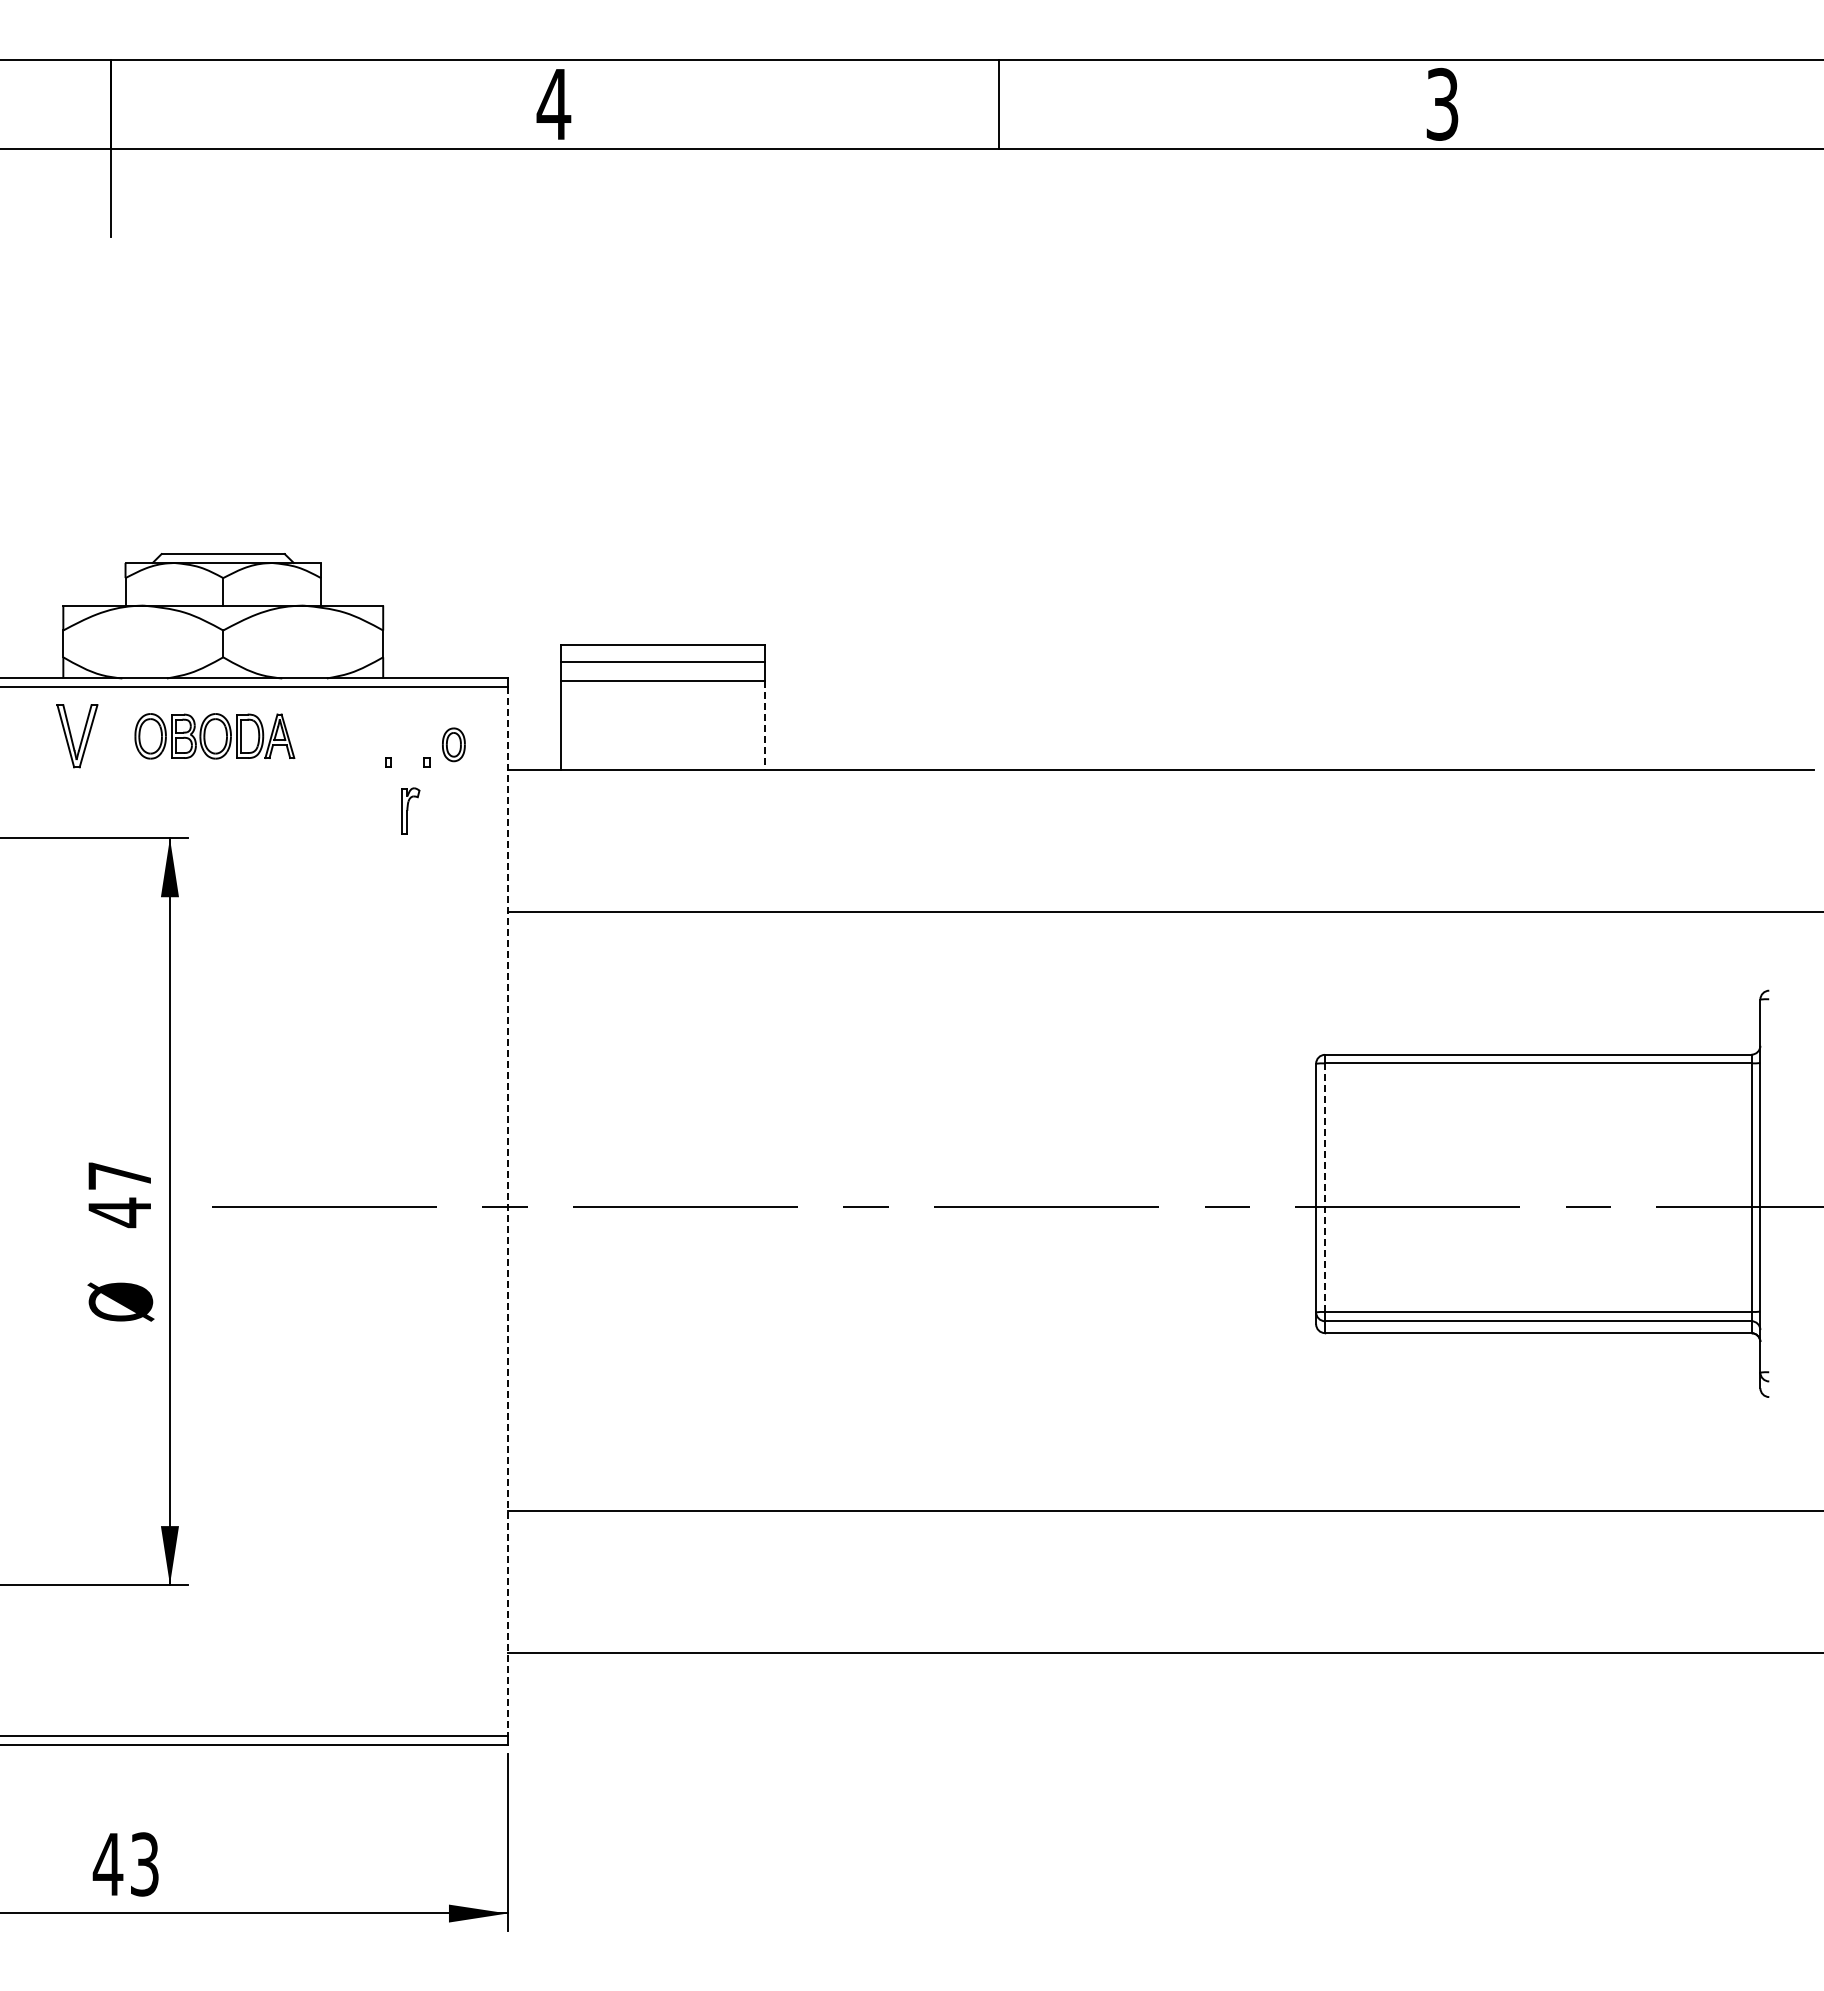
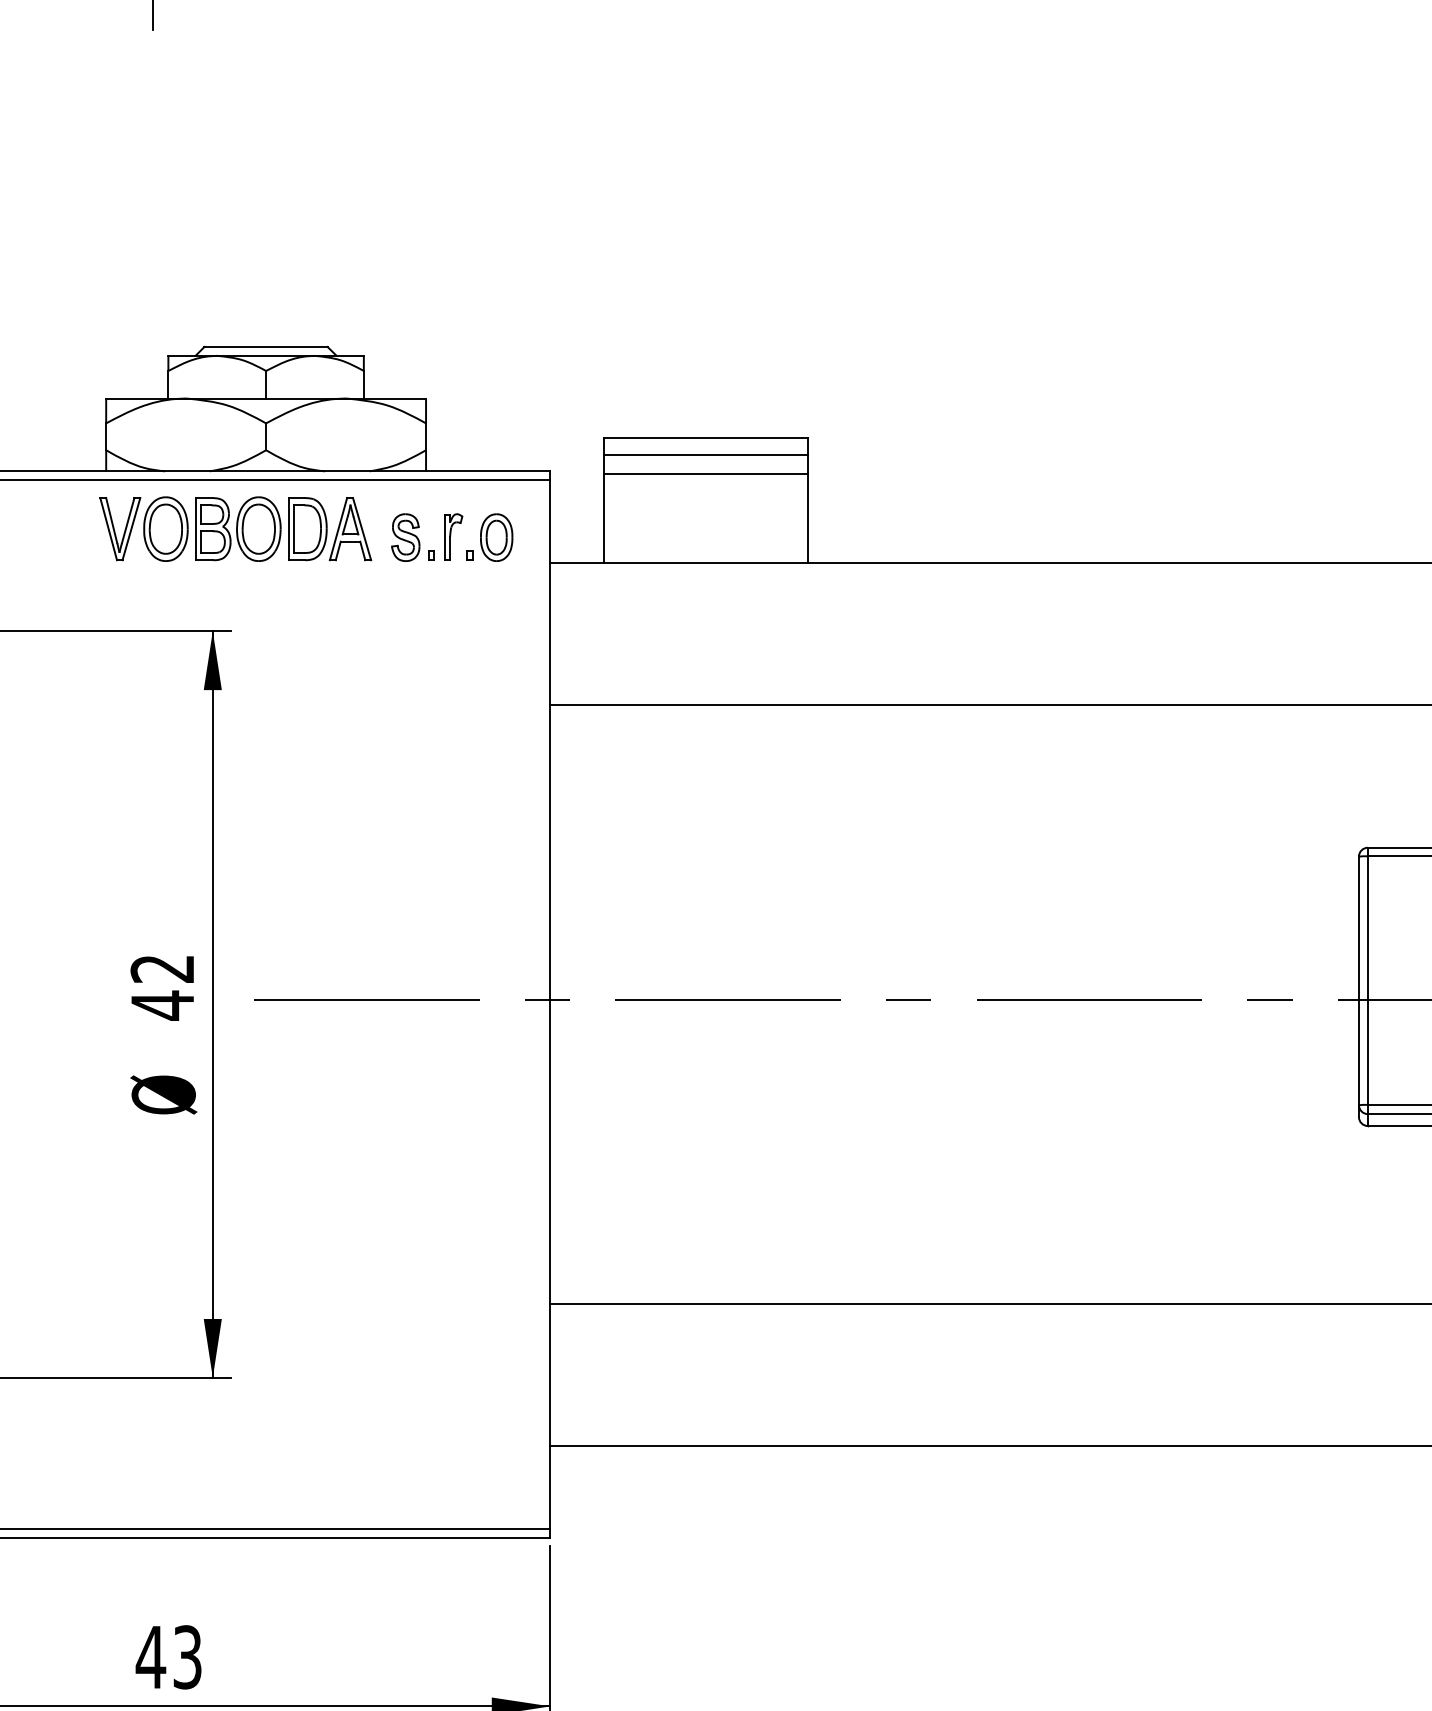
line: (765, 725) -> (808, 518), dashed -> solid
part: (214, 736) -> (257, 529), size x1.43
part: (362, 744) -> (405, 537), added
part: (453, 744) -> (496, 537), size x1.43
part: (410, 810) -> (453, 536), moved
text: (118, 1176) -> (161, 969), 47 -> 42
line: (1325, 1188) -> (1368, 981), dashed -> solid
line: (507, 1212) -> (550, 1005), dashed -> solid

